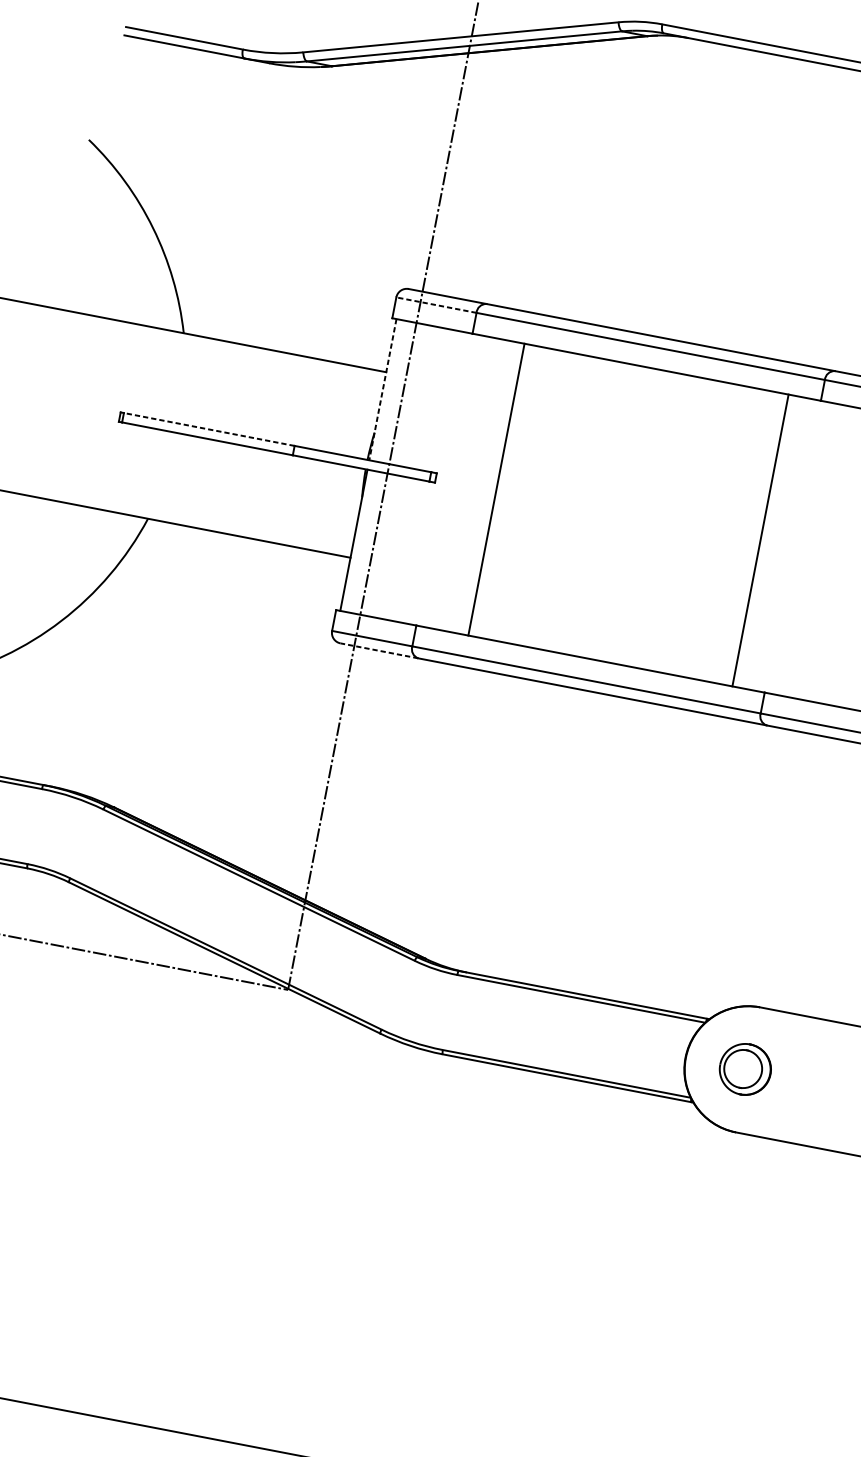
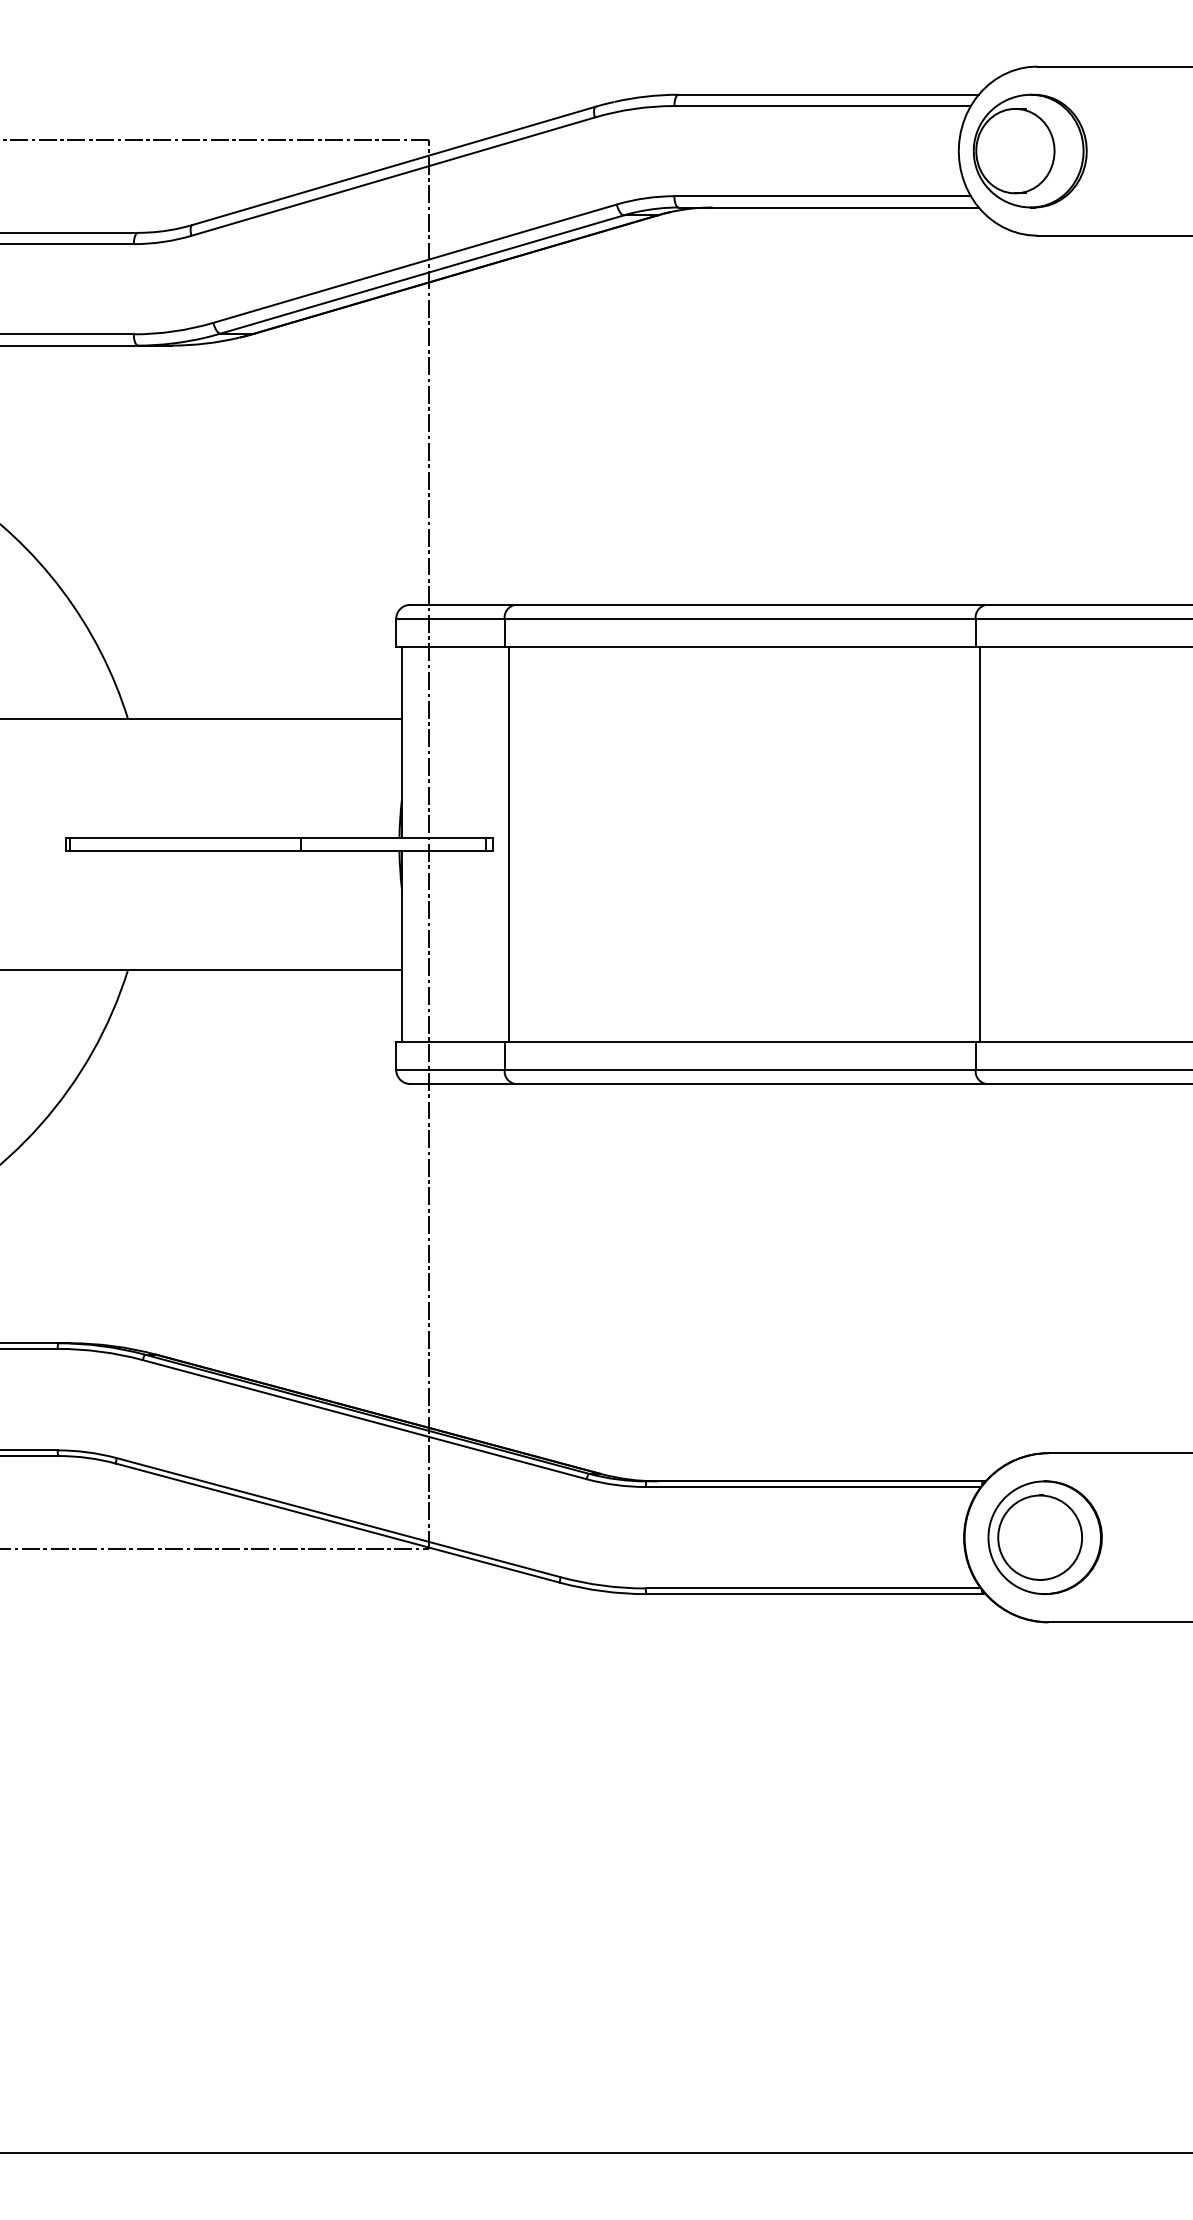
line: (435, 304) -> (449, 618), dashed -> solid
line: (382, 390) -> (401, 743), dashed -> solid
line: (208, 429) -> (184, 838), dashed -> solid
line: (496, 489) -> (508, 844), moved
line: (760, 540) -> (979, 844), moved
line: (379, 651) -> (462, 1084), dashed -> solid
part: (745, 1069) -> (1044, 1537), size x1.67

